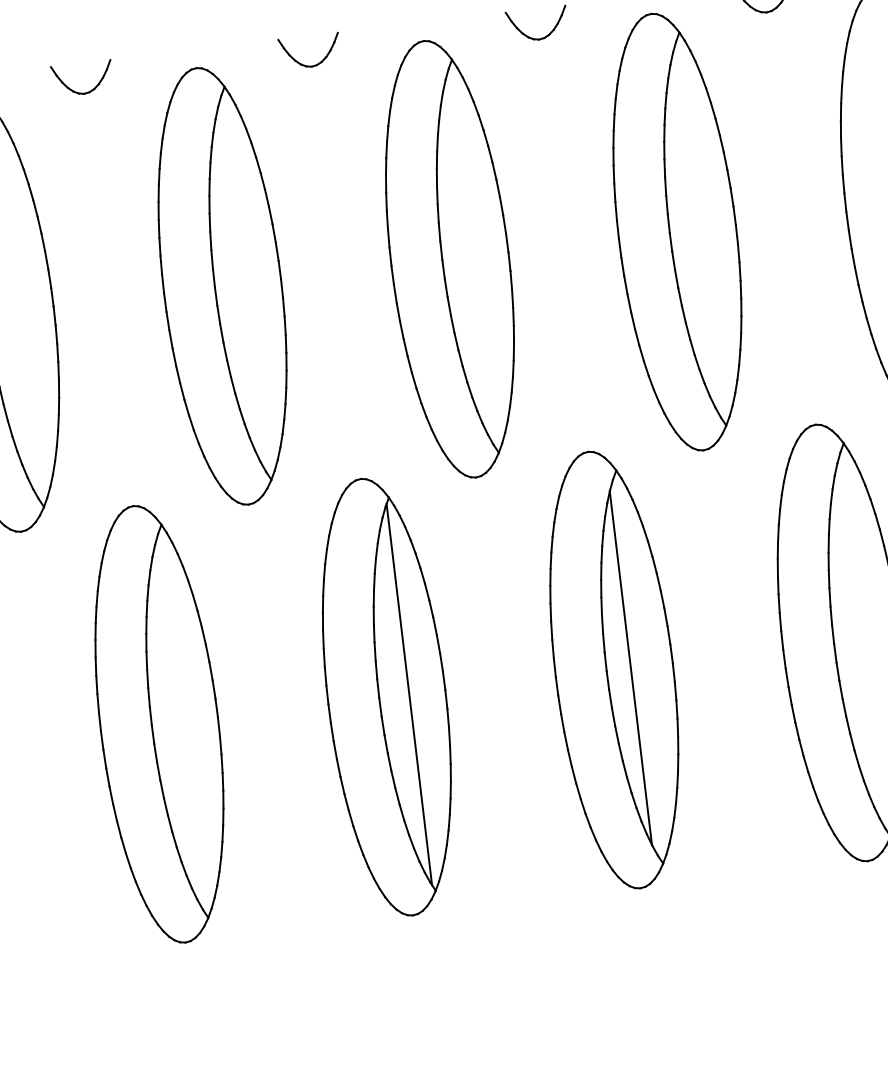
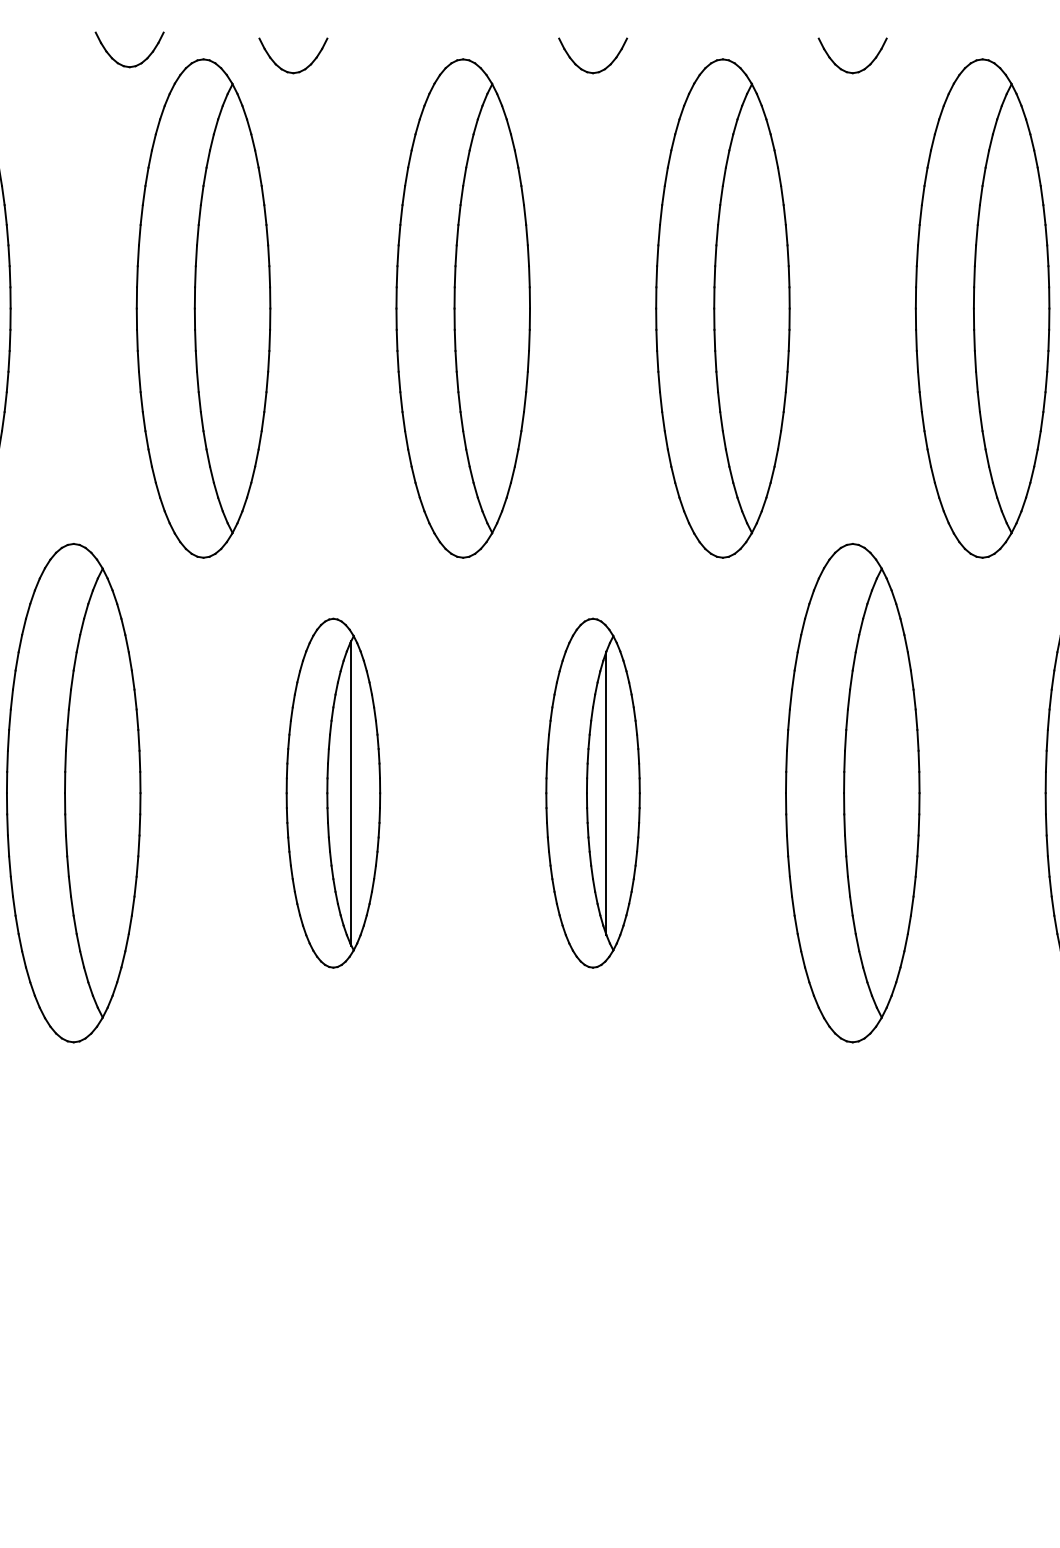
part: (308, 65) -> (290, 71), moved
part: (82, 92) -> (127, 65), moved
part: (613, 670) -> (592, 793), size x0.7
part: (387, 697) -> (333, 793), size x0.7

